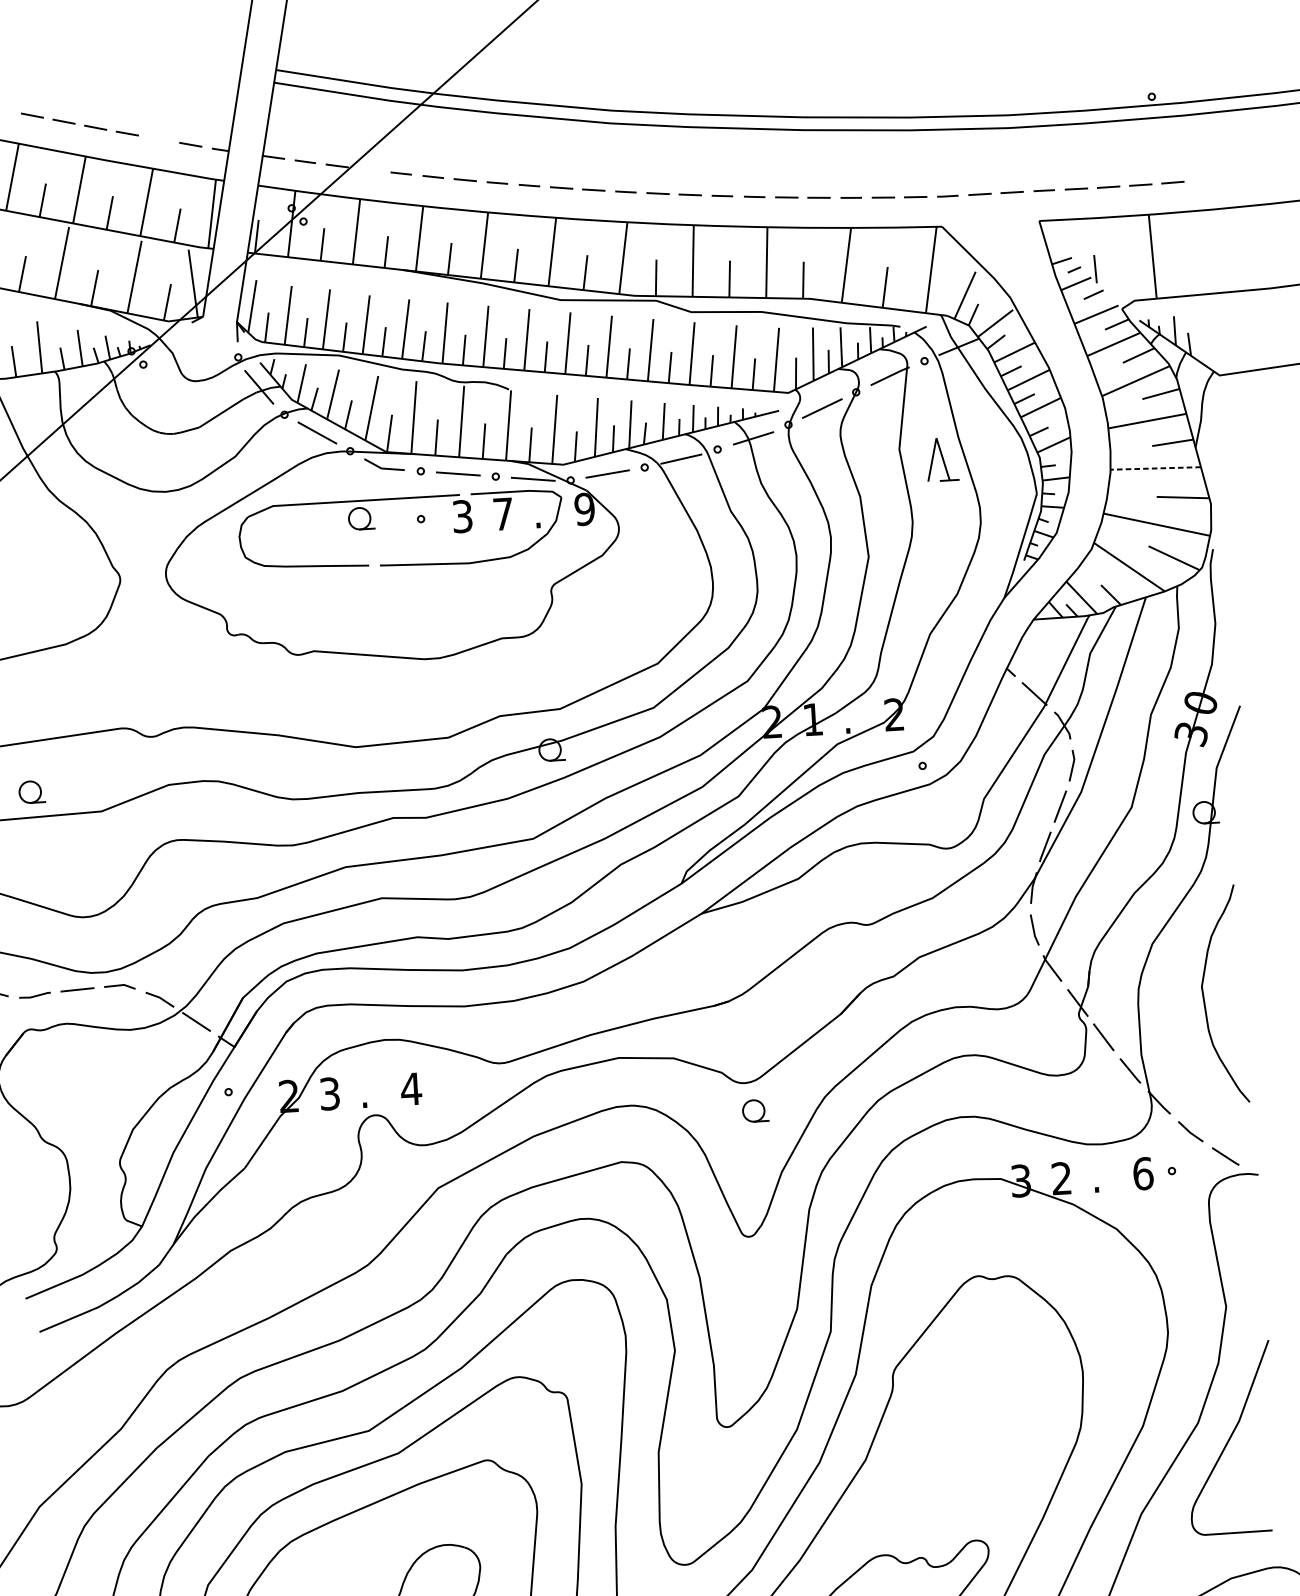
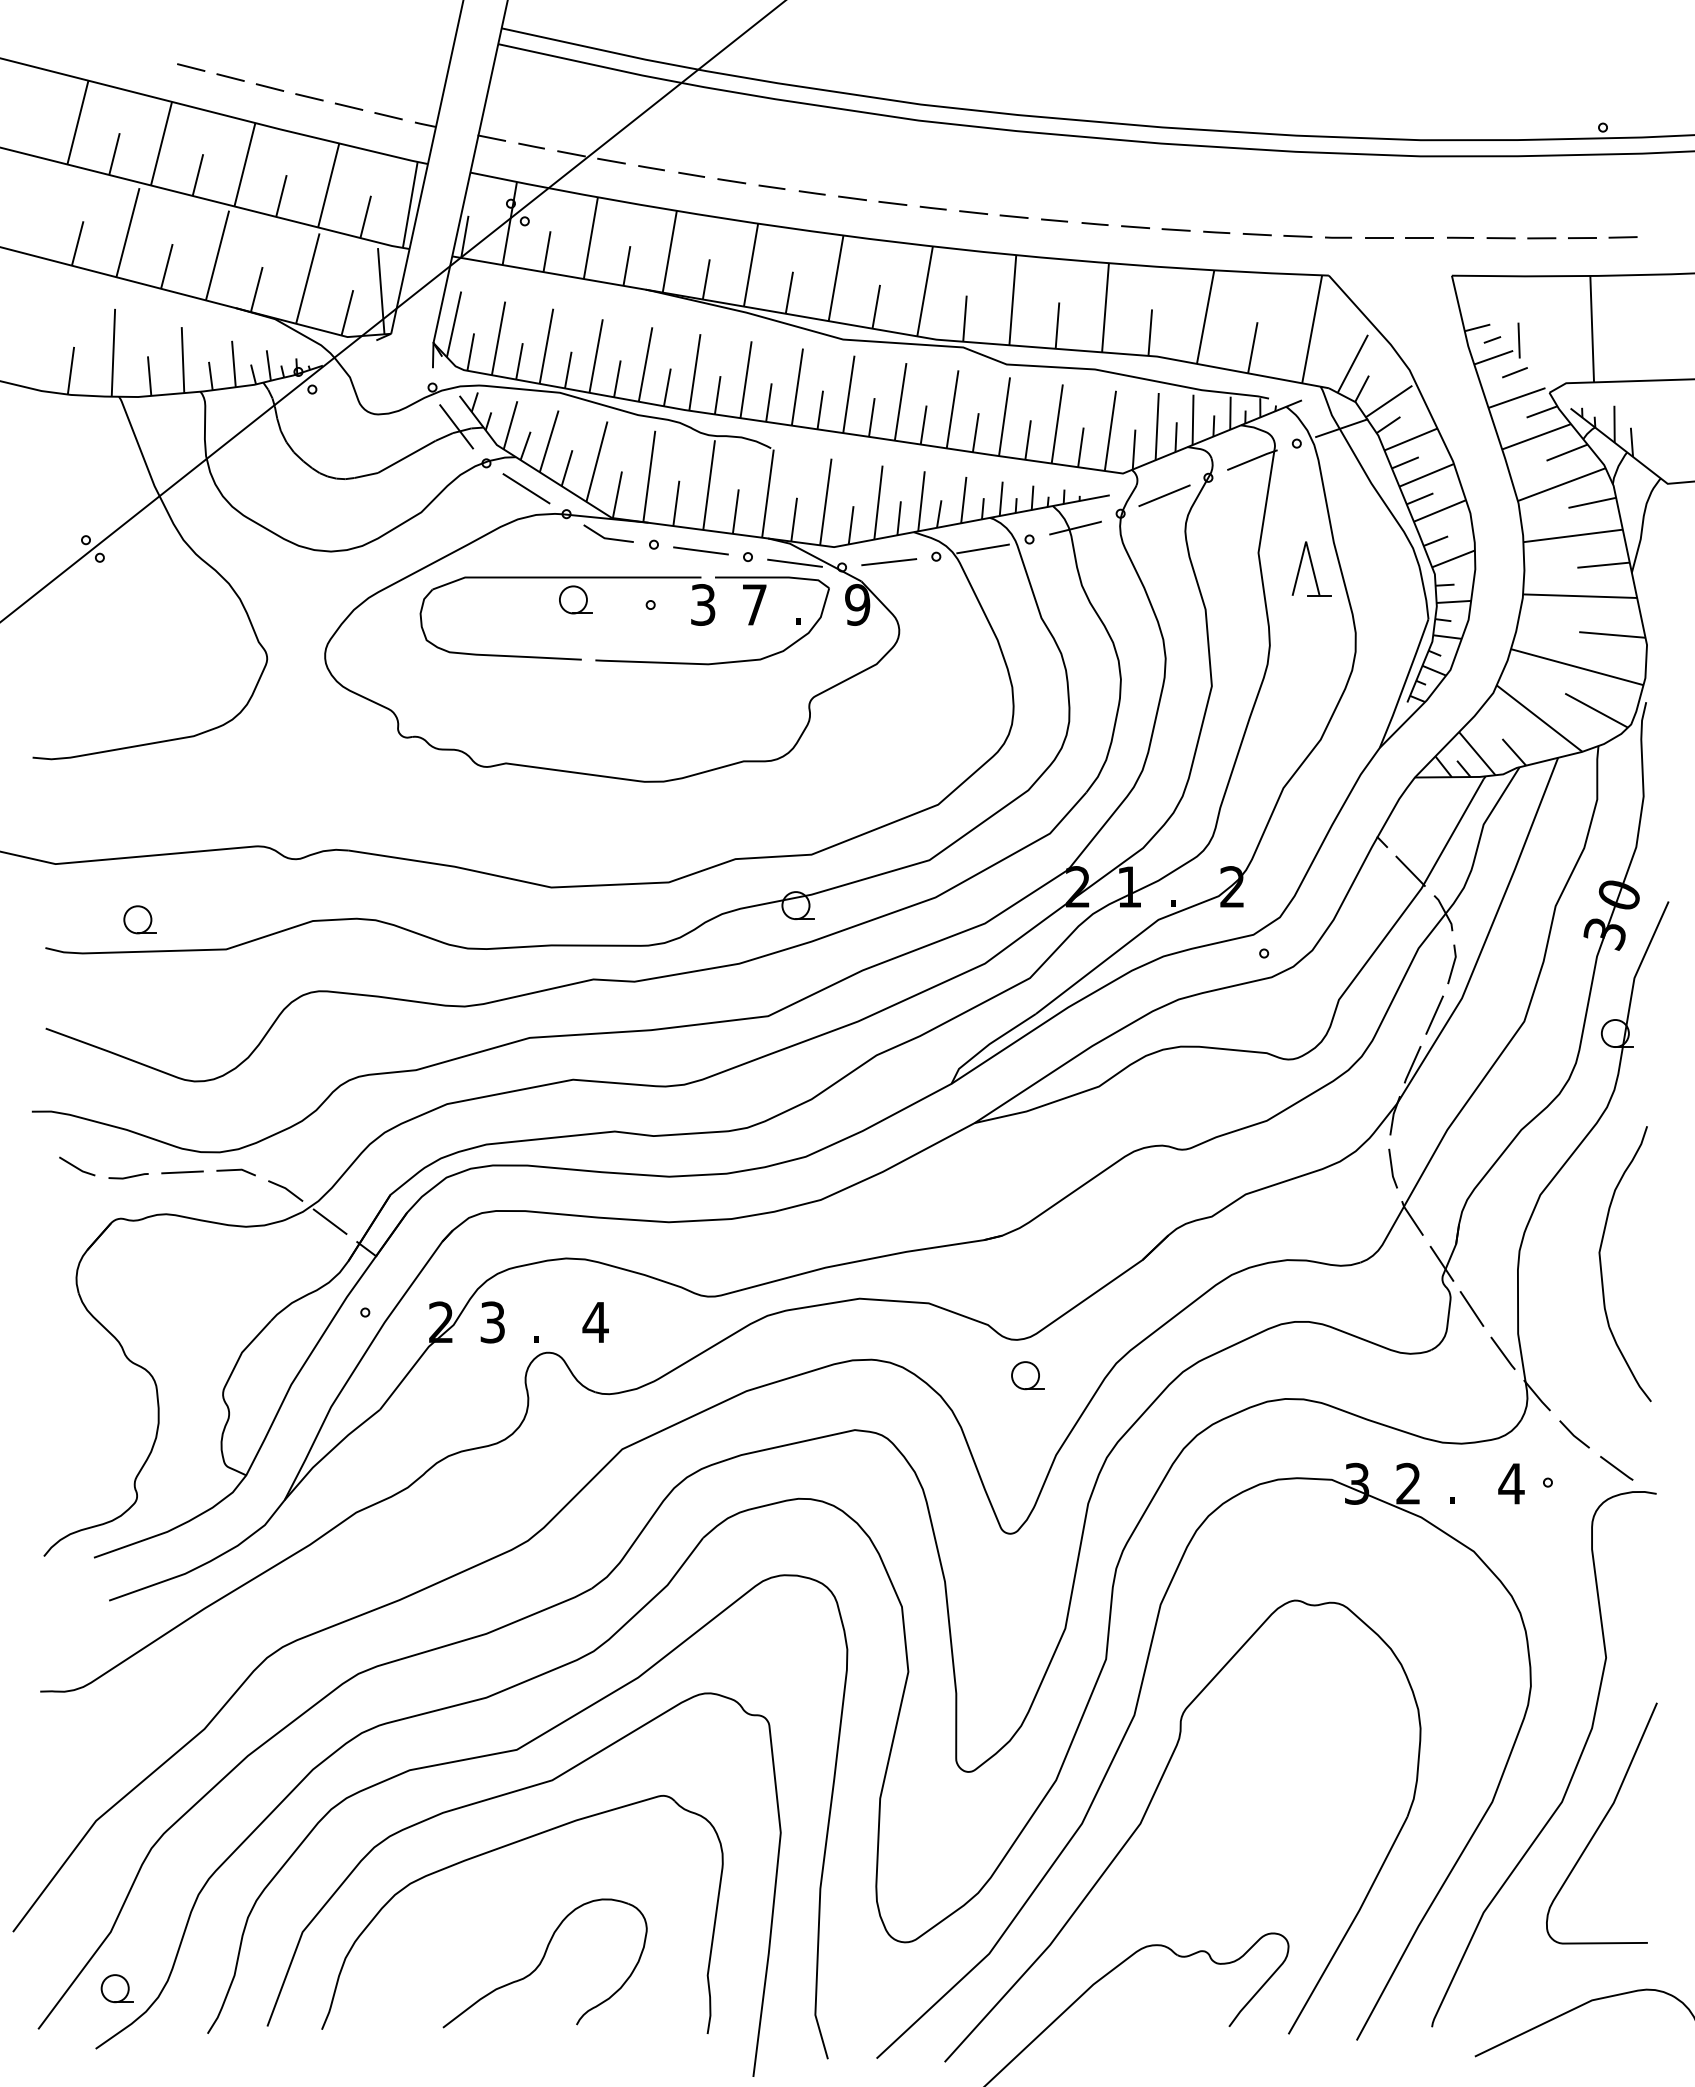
line: (158, 139) -> (348, 106), added
line: (369, 169) -> (611, 160), added
line: (1155, 468) -> (1579, 596), dashed -> solid
text: (1143, 1173) -> (1511, 1483), 6 -> 4

